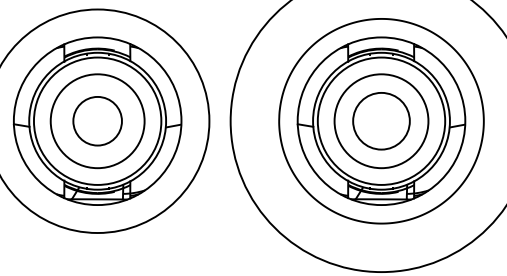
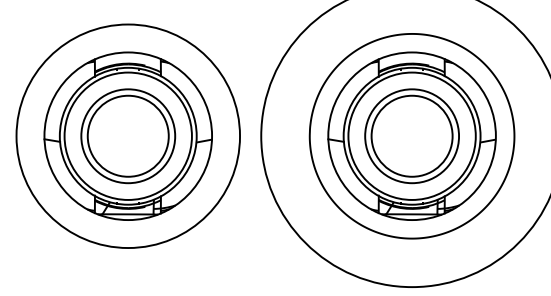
circle: (96, 120) -> (127, 135), size x1.67
circle: (380, 120) -> (411, 135), size x1.43

